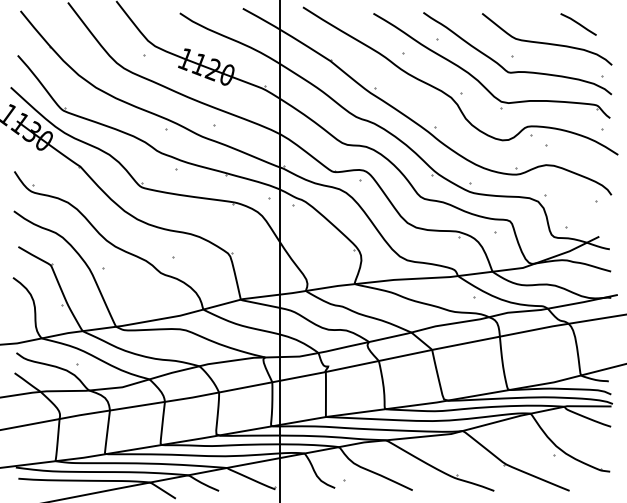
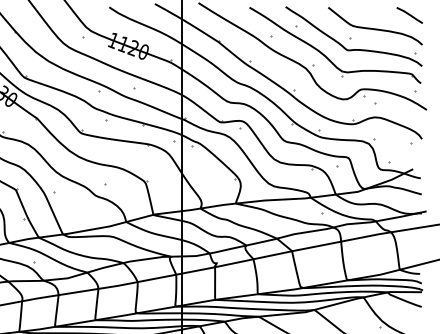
line: (578, 24) -> (409, 15), moved

